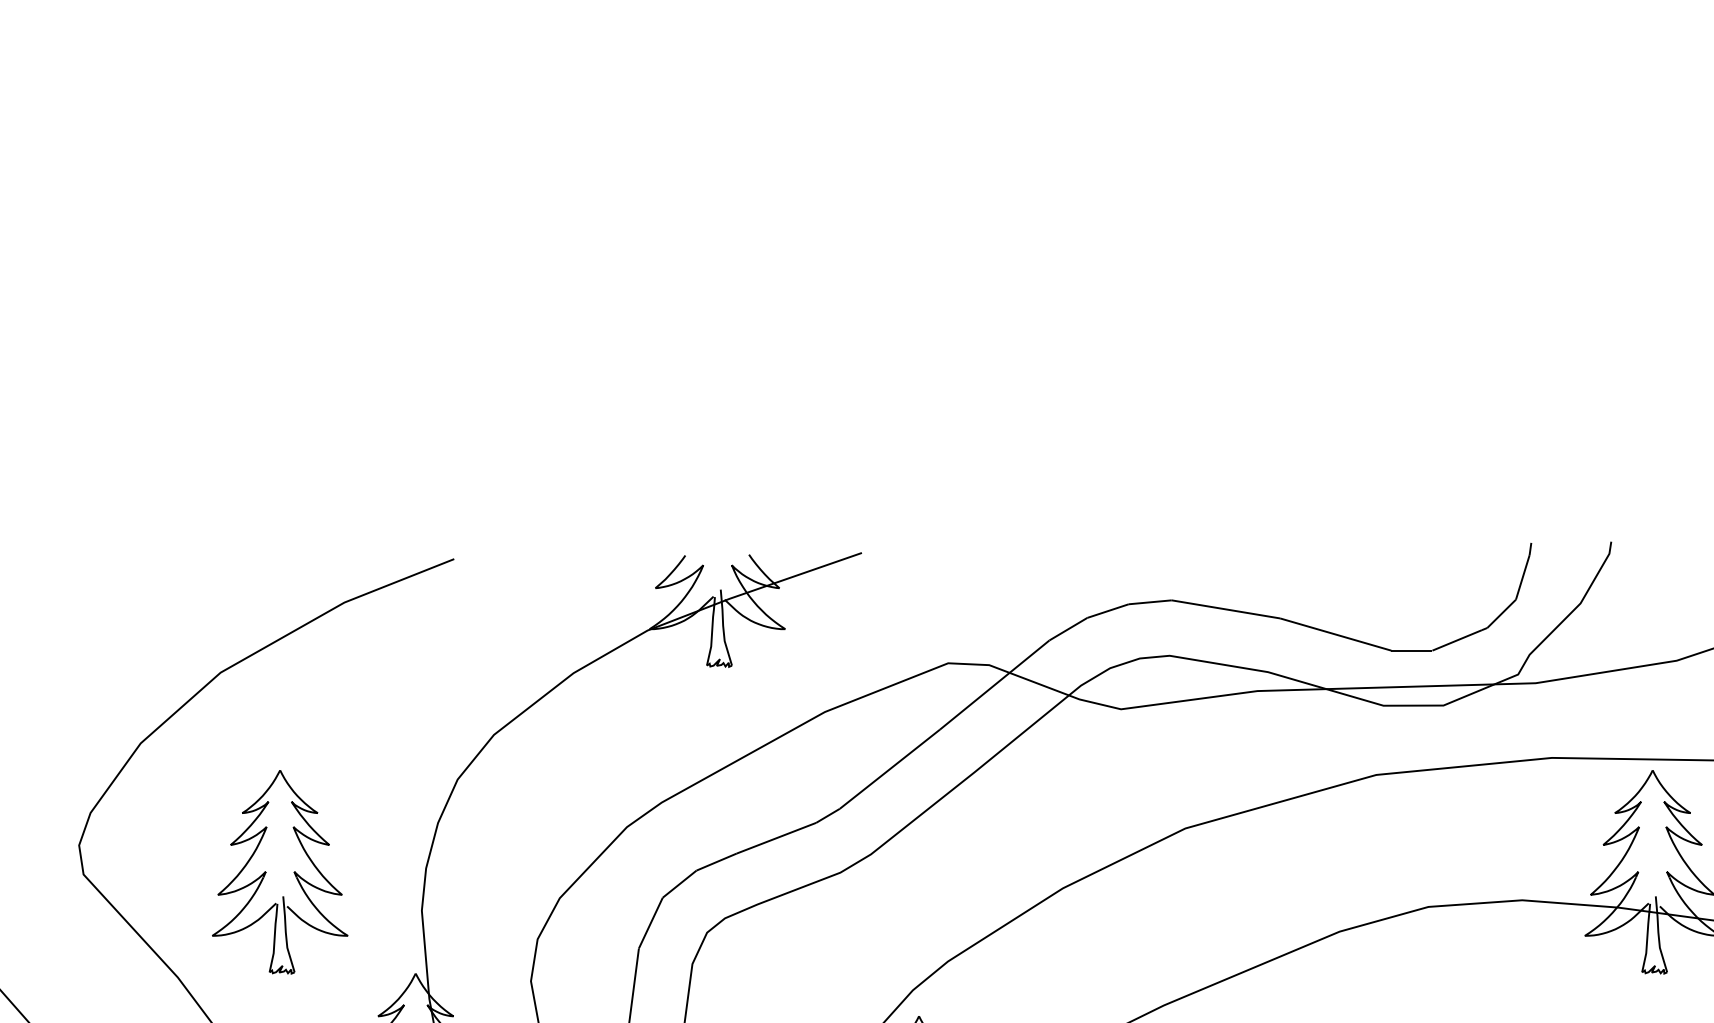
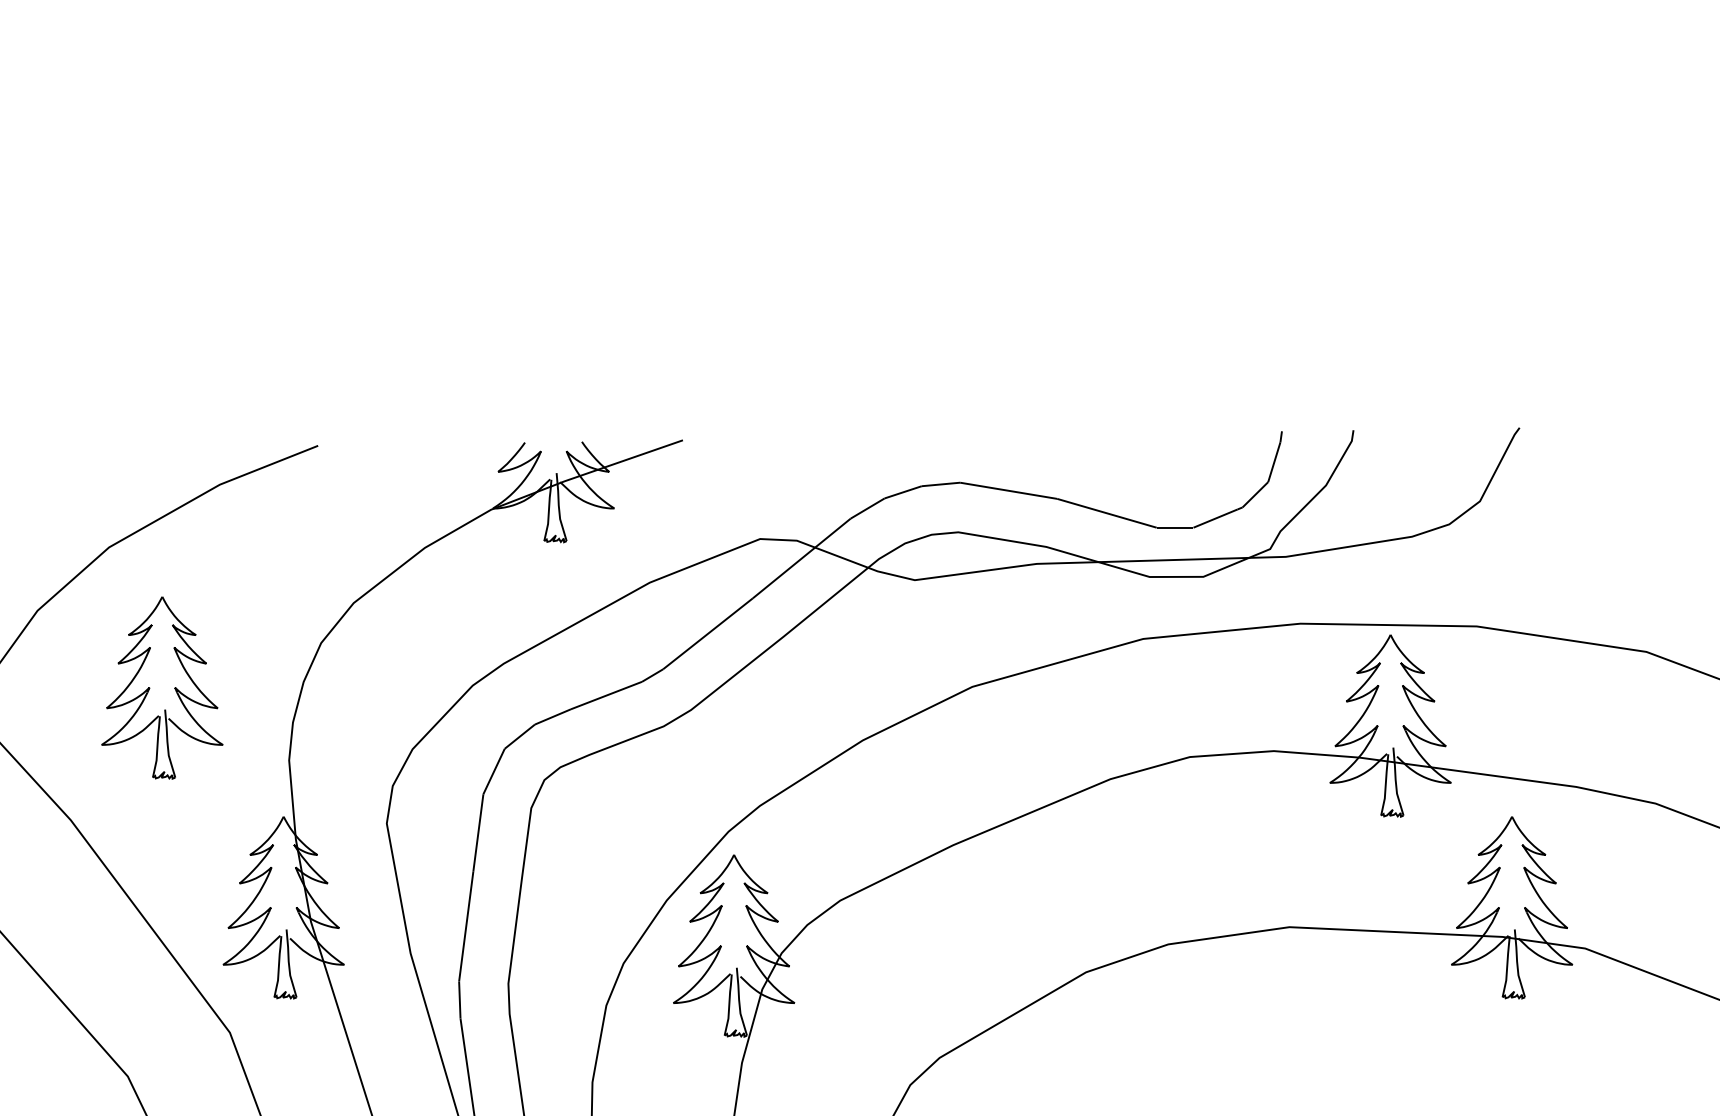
part: (293, 871) -> (174, 687), moved

